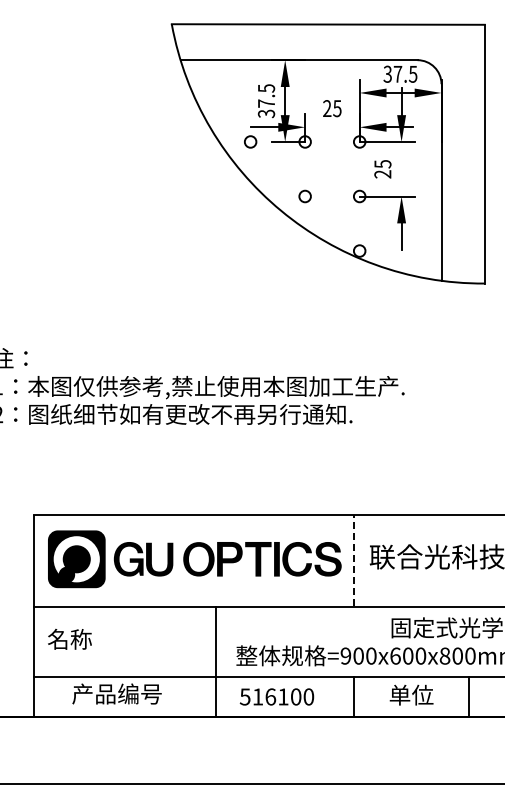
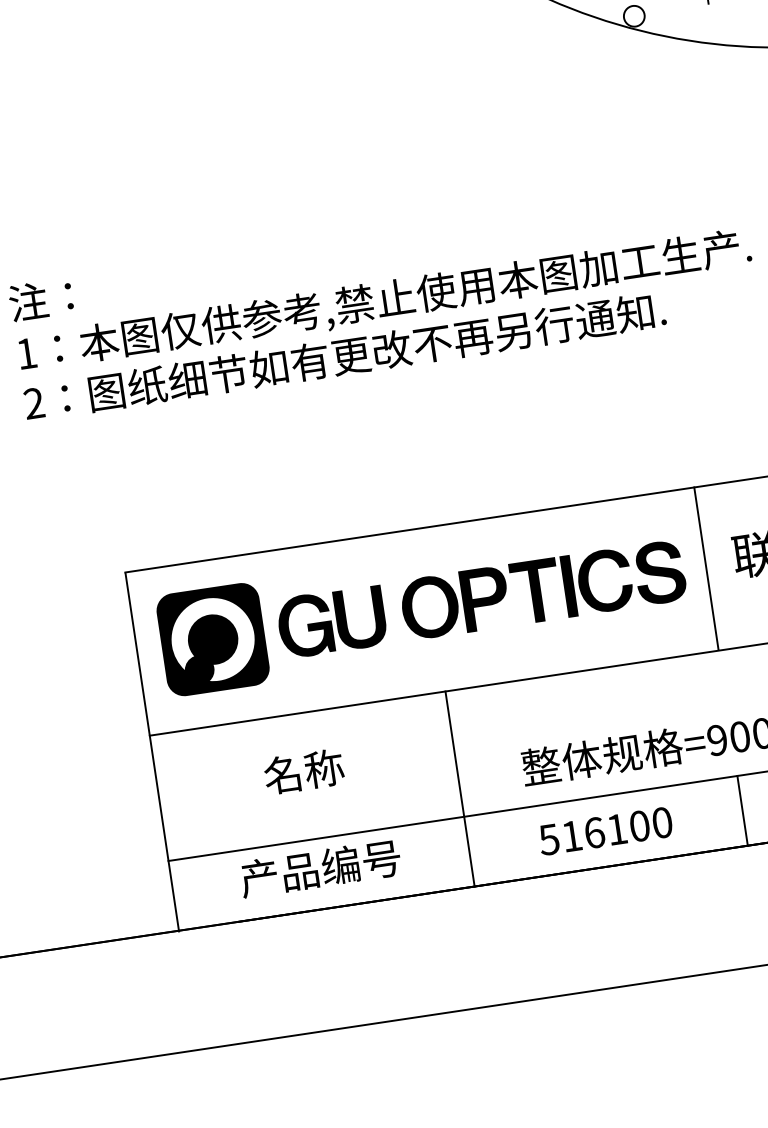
line: (353, 560) -> (705, 568), dashed -> solid
text: (69, 639) -> (303, 771), moved
line: (216, 661) -> (460, 788), moved

